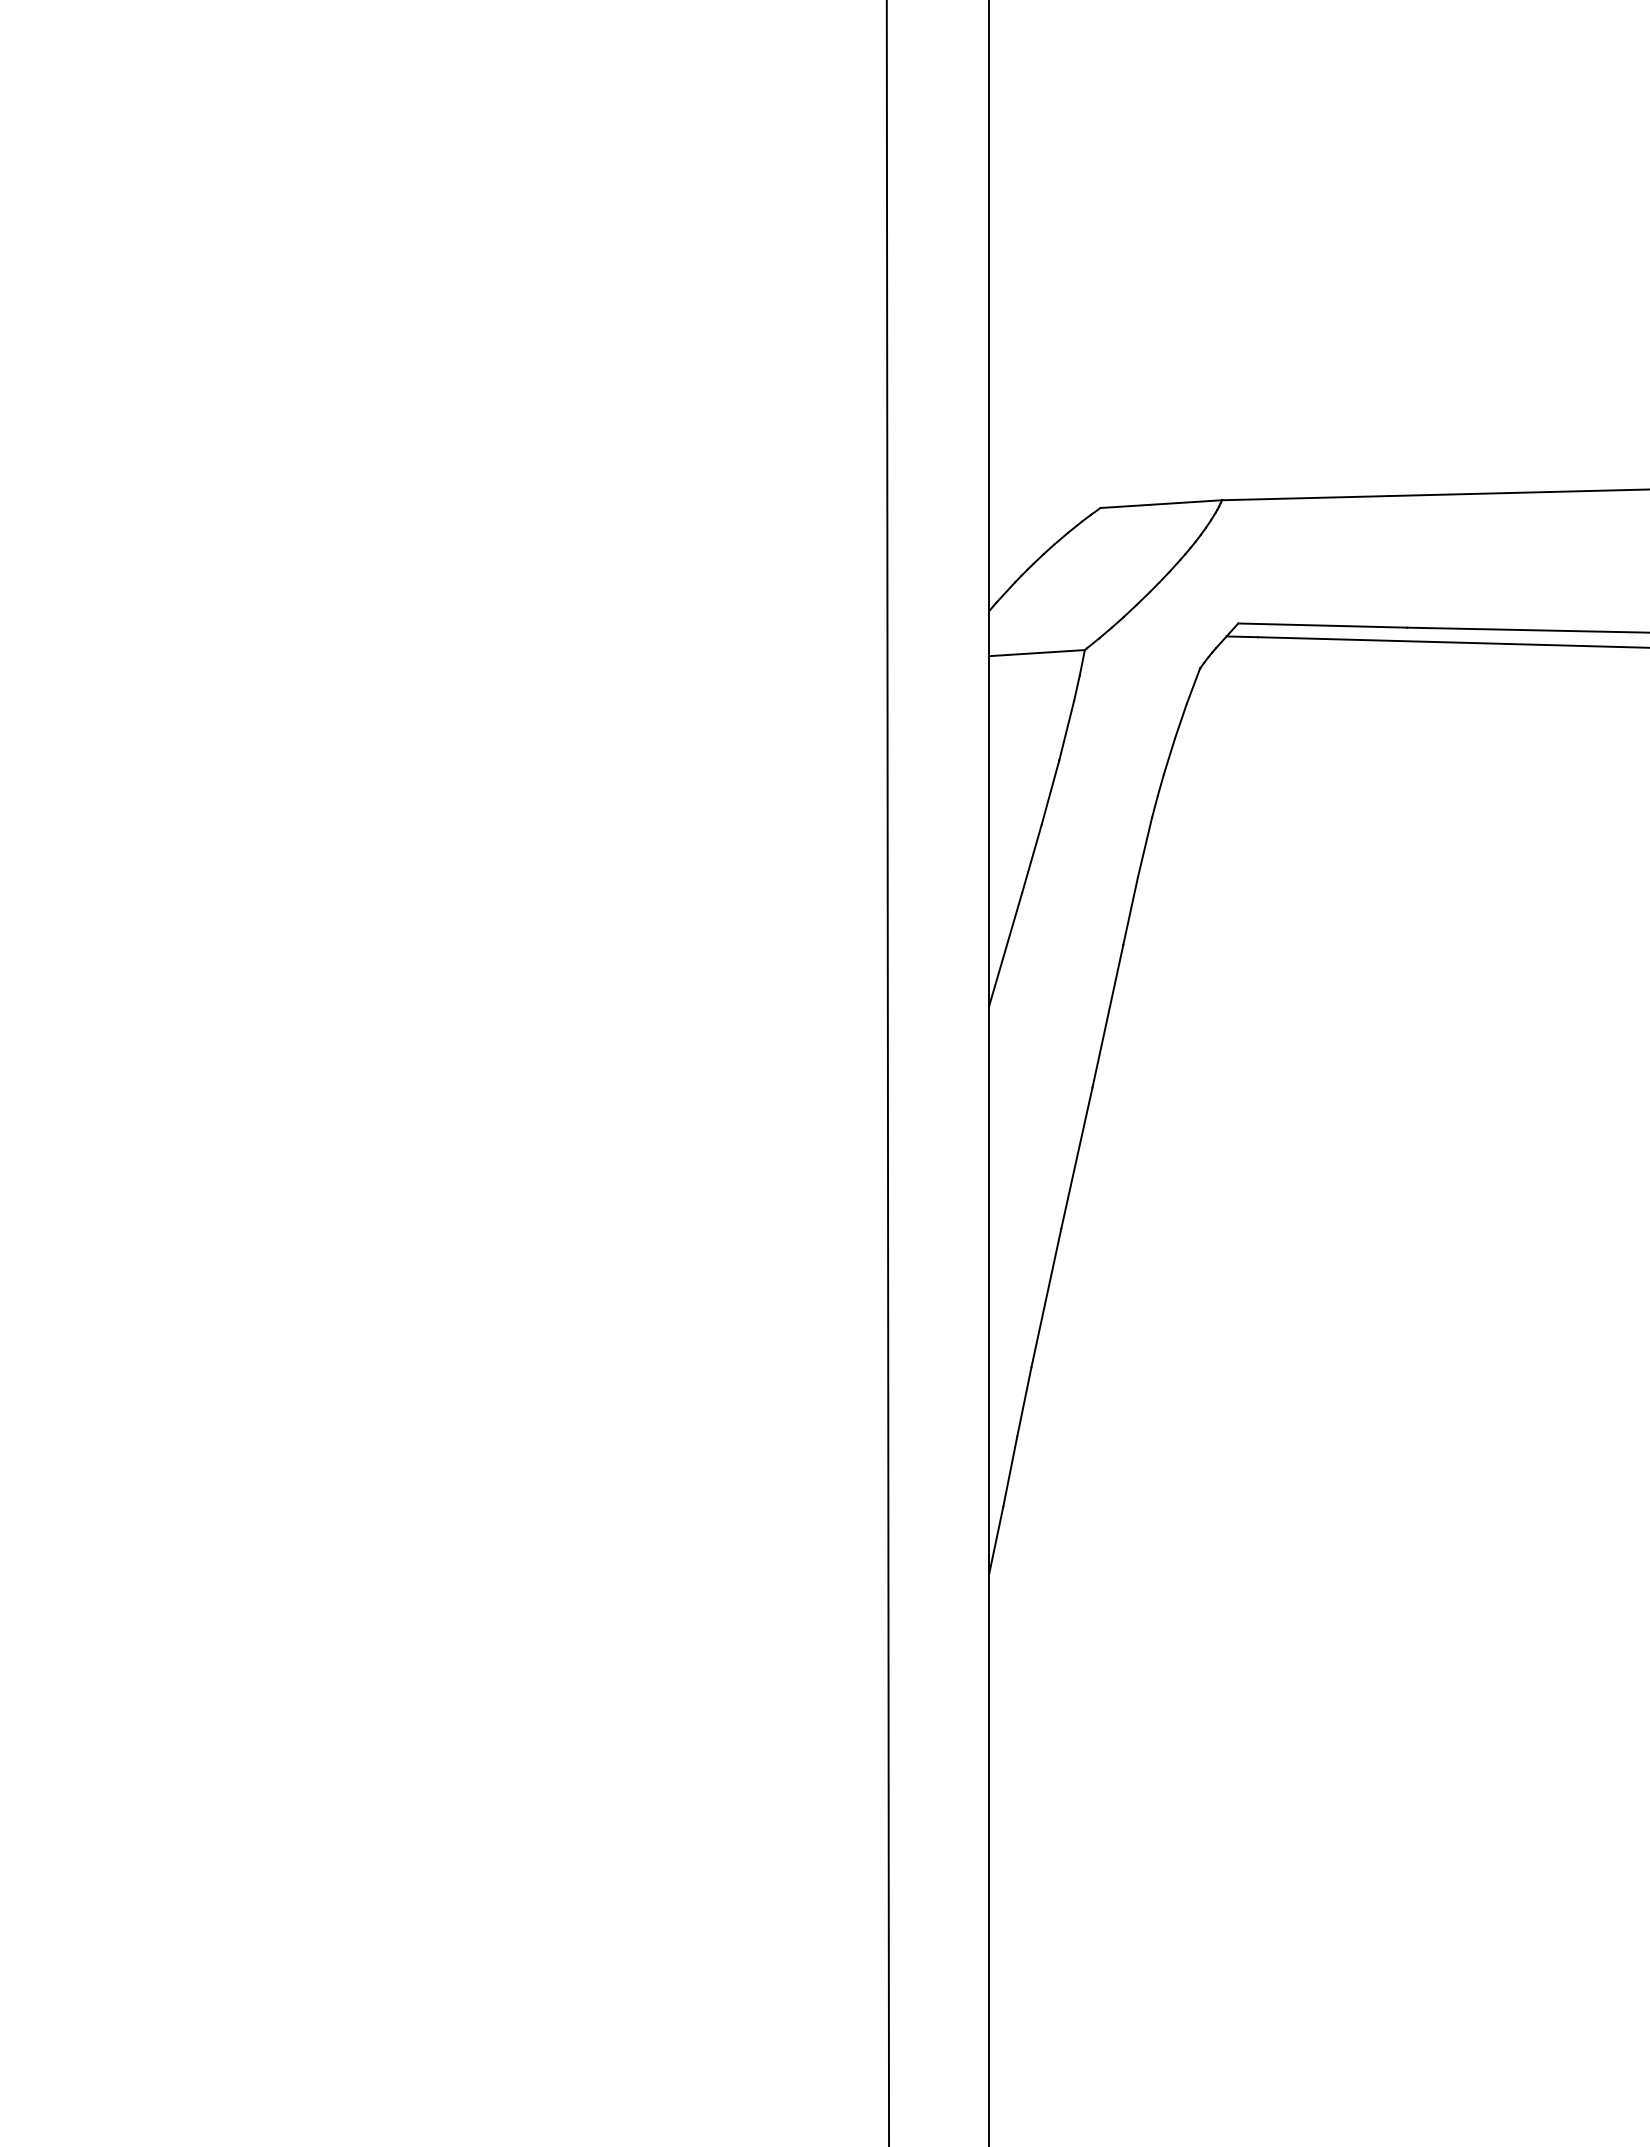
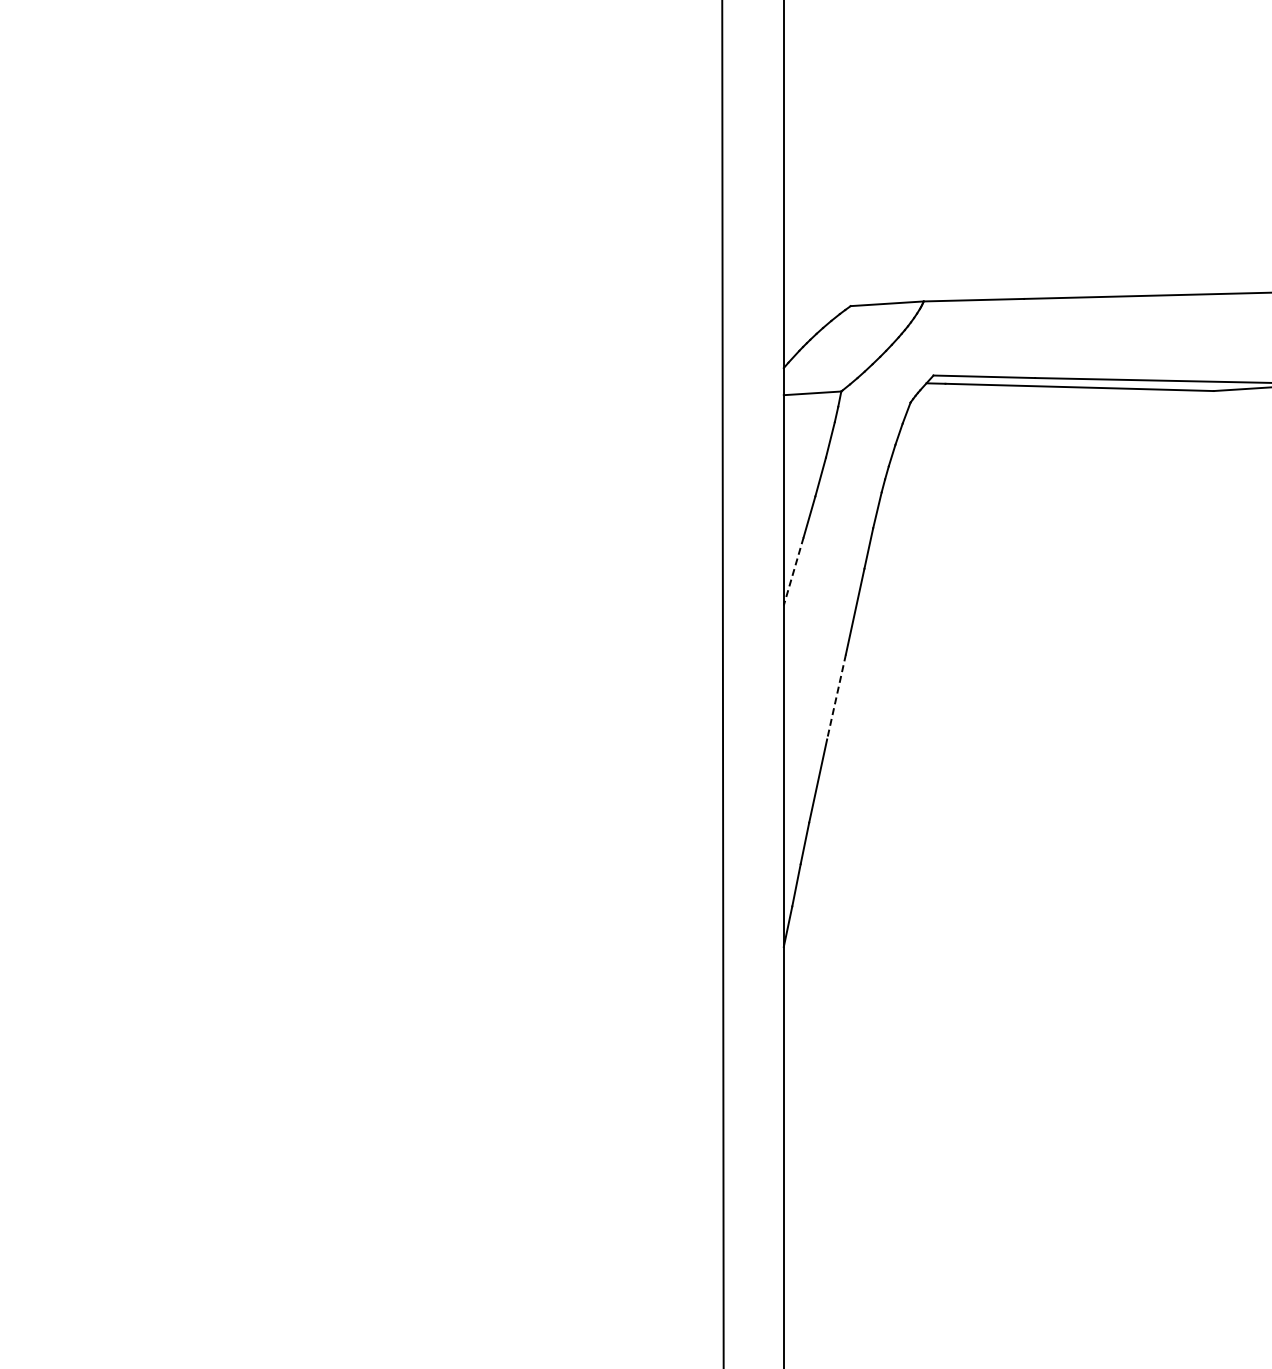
line: (1005, 949) -> (793, 571), solid -> dashed
line: (1076, 1157) -> (836, 696), solid -> dashed

